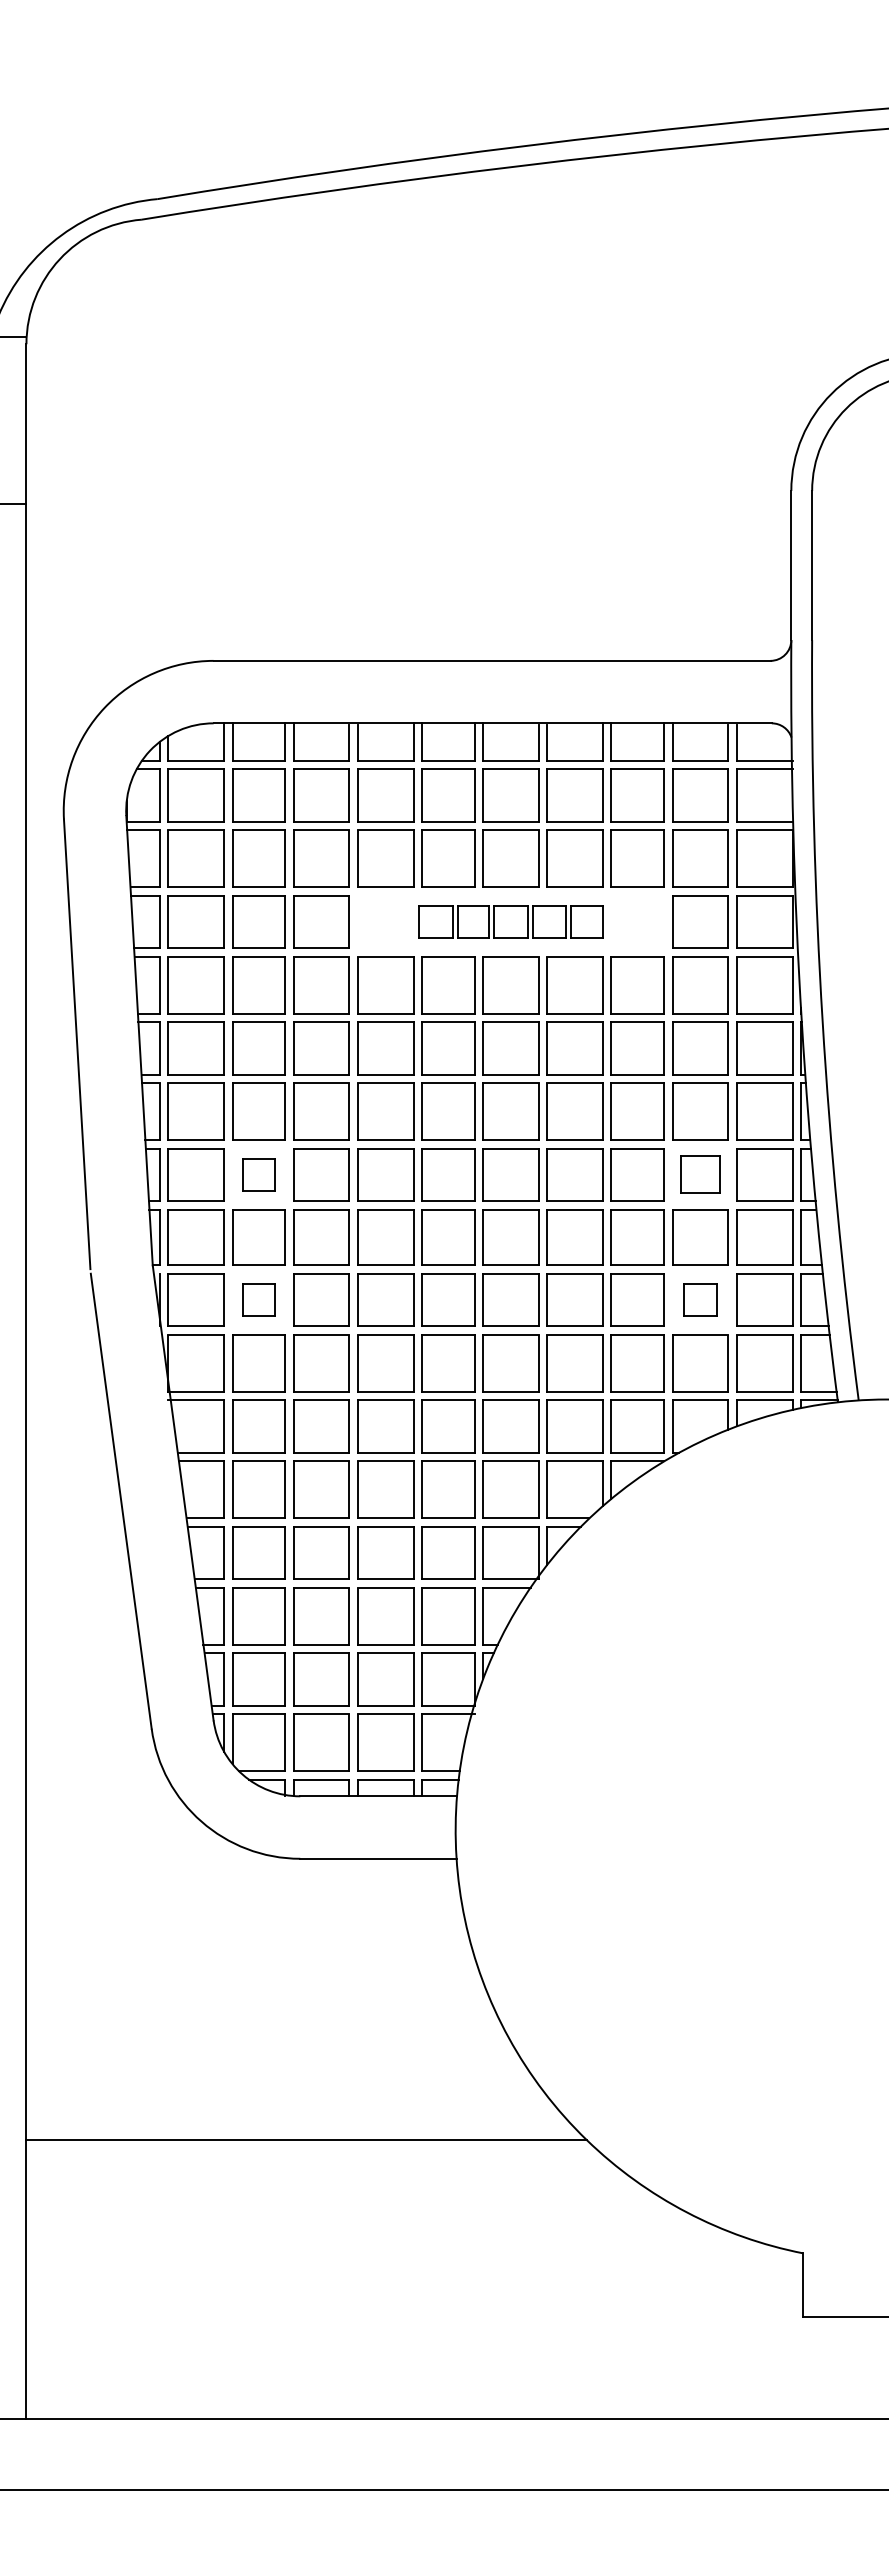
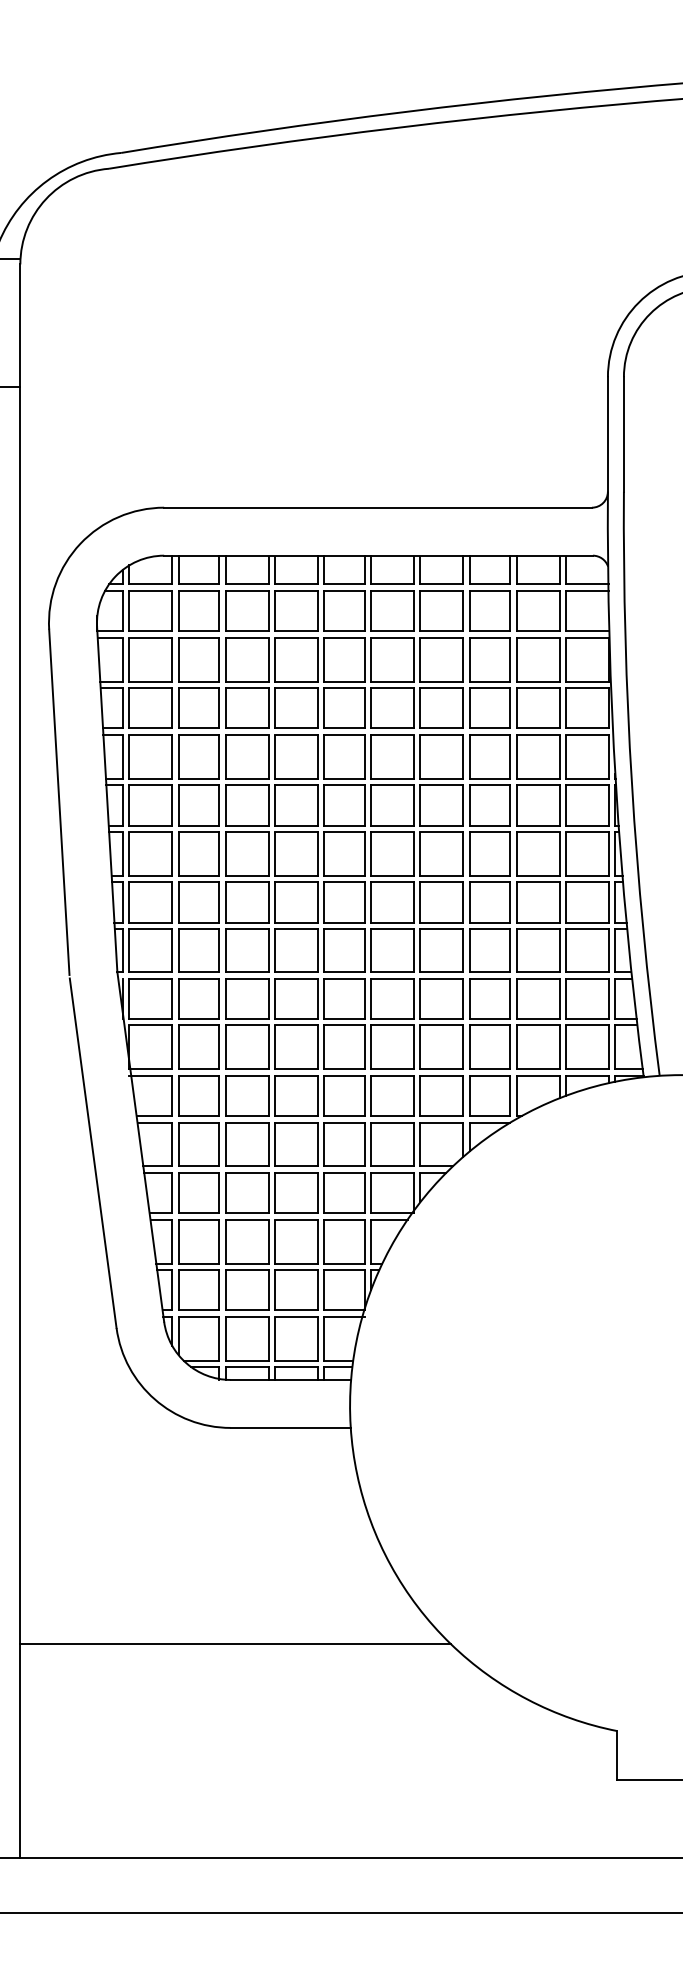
part: (510, 921) -> (392, 707), size x1.67
part: (258, 1174) -> (198, 902), size x1.67
part: (700, 1174) -> (538, 902), size x1.43
part: (258, 1299) -> (198, 998), size x1.67
part: (700, 1299) -> (538, 998), size x1.67

